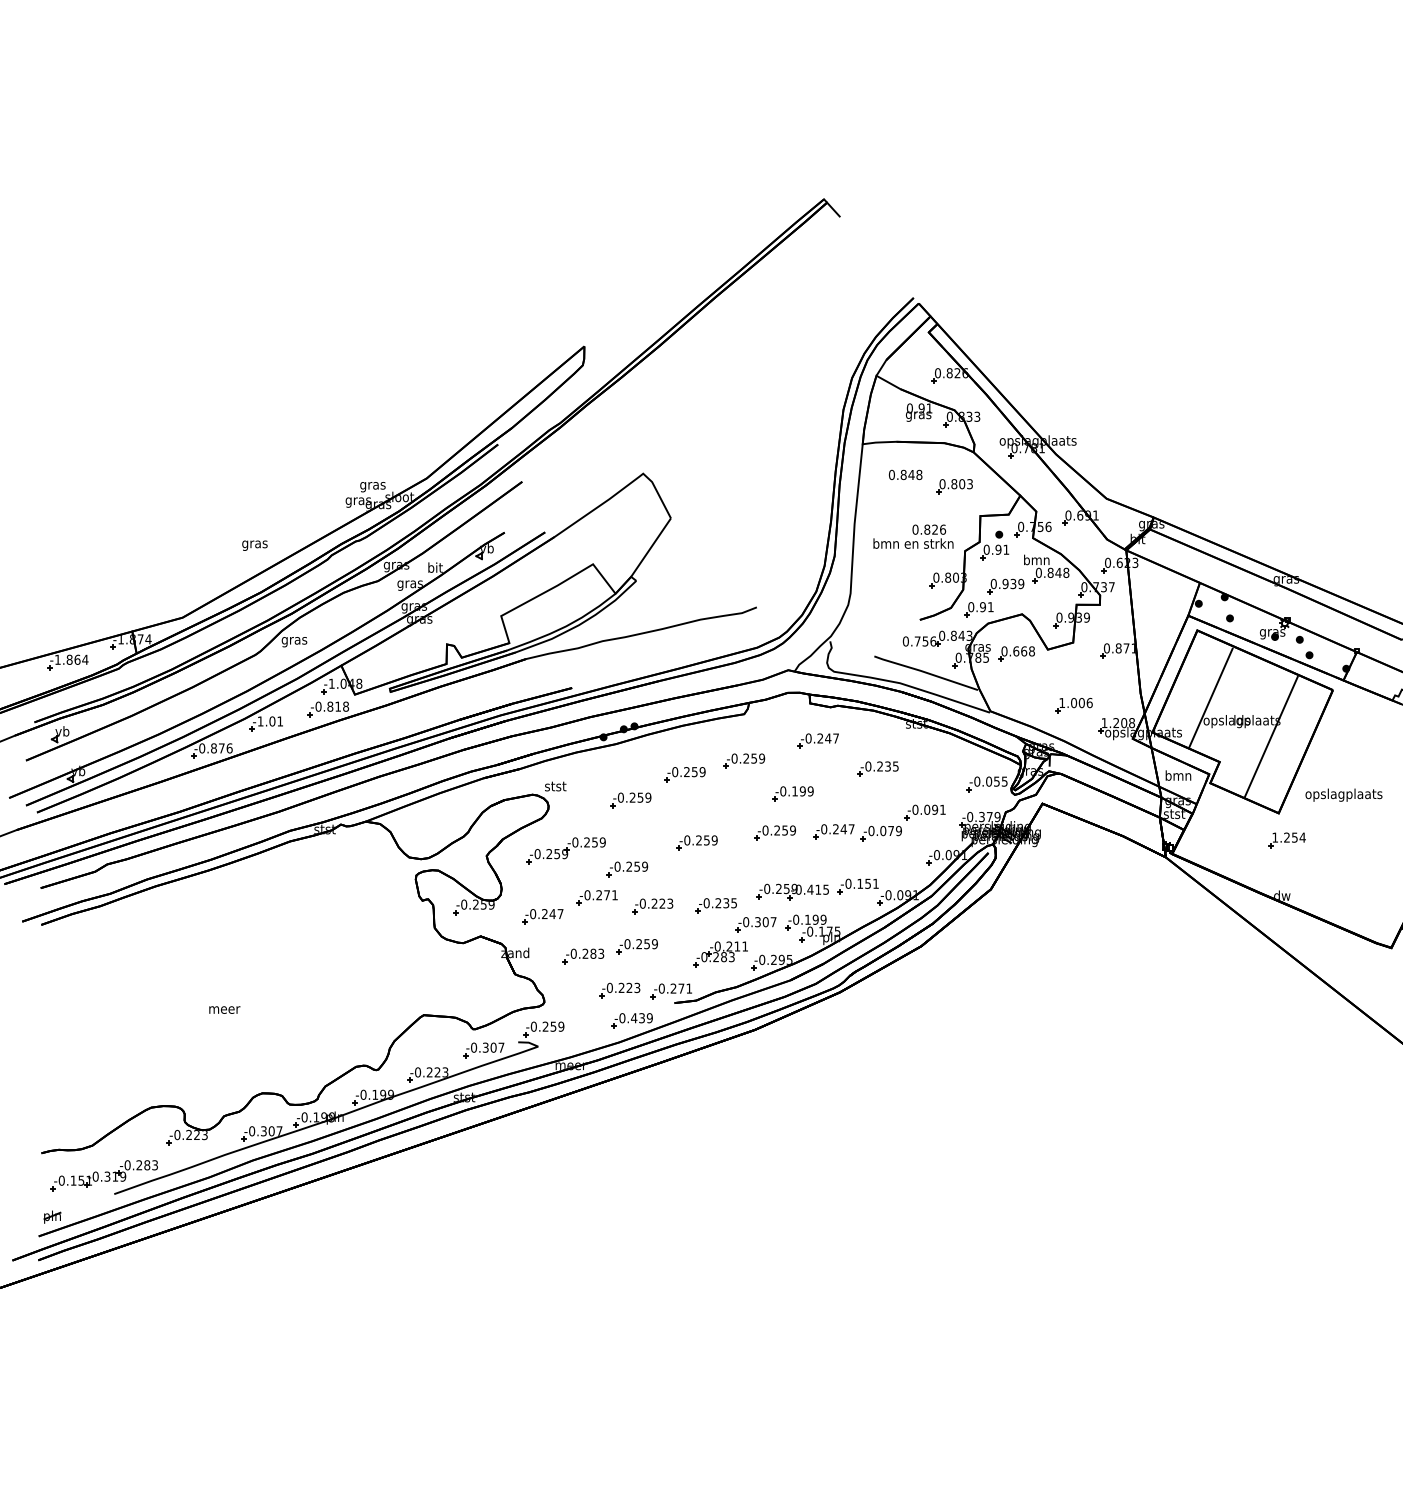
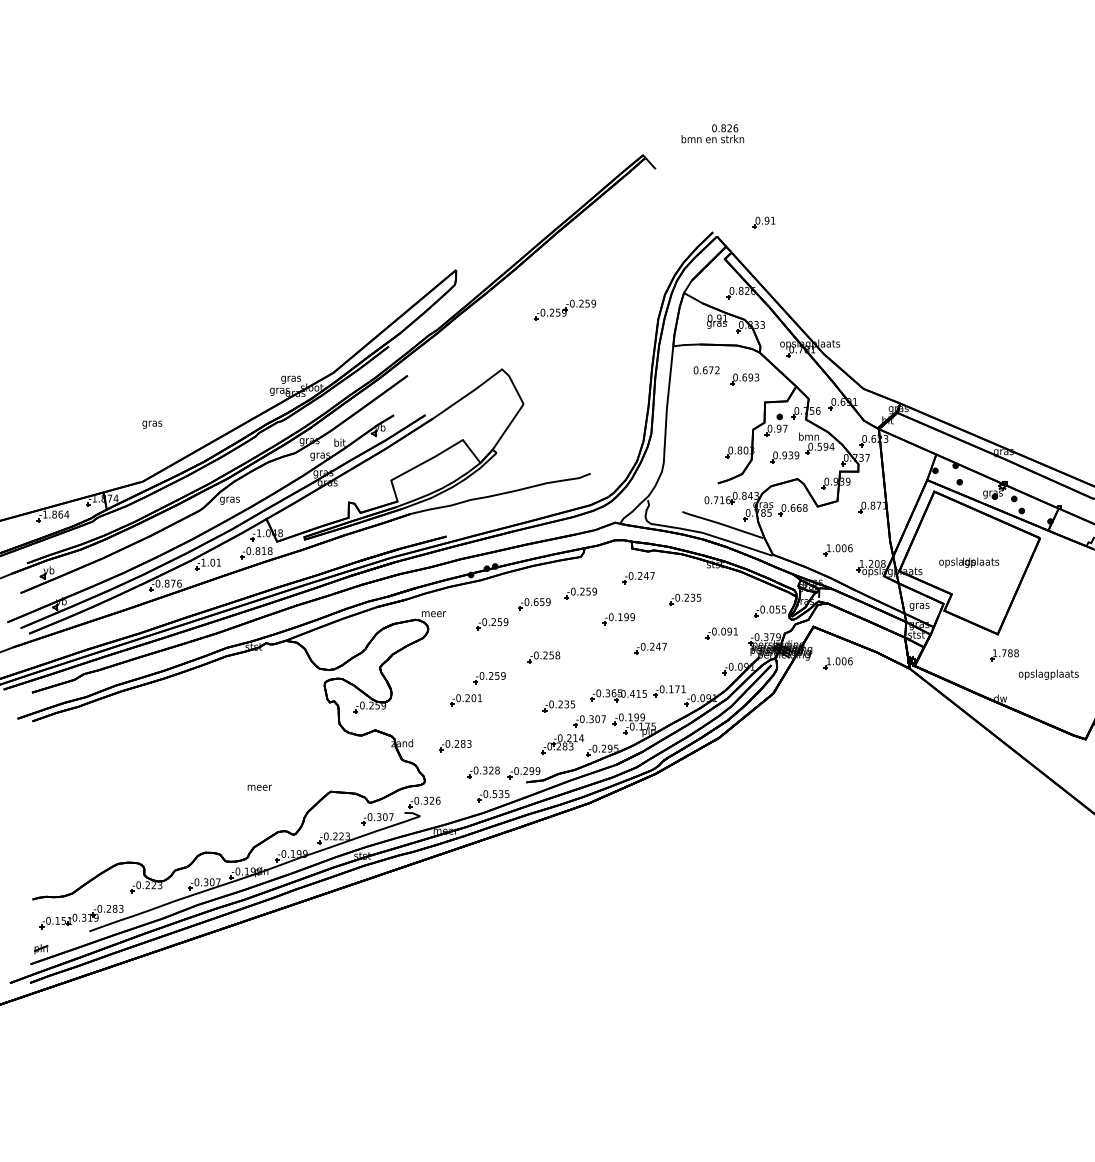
text: (911, 475) -> (711, 370), 0.848 -> 0.672
text: (957, 484) -> (747, 377), 0.803 -> 0.693
text: (913, 536) -> (712, 133), moved
text: (254, 545) -> (151, 424), moved
text: (1006, 549) -> (785, 428), 0.91 -> 0.97
text: (1058, 572) -> (825, 446), 0.848 -> 0.594
part: (978, 609) -> (763, 222), moved
text: (925, 641) -> (722, 500), 0.756 -> 0.716
line: (1210, 697) -> (944, 543), removed
line: (1270, 736) -> (991, 574), removed
text: (686, 772) -> (535, 602), -0.259 -> -0.659
text: (1178, 776) -> (919, 605), bmn -> gras
text: (555, 786) -> (433, 613), stst -> meer
text: (1343, 794) -> (1048, 674), moved
part: (774, 832) -> (604, 649), removed
part: (880, 833) -> (687, 650), removed
text: (1294, 837) -> (1010, 653), 1.254 -> 1.788
text: (714, 840) -> (557, 655), -0.259 -> -0.258
part: (565, 850) -> (564, 309), moved
part: (1073, 850) -> (837, 663), added
text: (867, 883) -> (676, 689), -0.151 -> -0.171
text: (786, 888) -> (613, 692), -0.259 -> -0.365
text: (607, 895) -> (474, 698), -0.271 -> -0.201
part: (652, 906) -> (509, 706), removed
part: (542, 916) -> (423, 714), removed
part: (636, 946) -> (496, 738), removed
text: (745, 946) -> (581, 738), -0.211 -> -0.214
text: (629, 988) -> (491, 770), -0.223 -> -0.328
text: (685, 988) -> (535, 770), -0.271 -> -0.299
text: (224, 1009) -> (259, 787), moved
text: (641, 1018) -> (500, 794), -0.439 -> -0.535
text: (553, 1026) -> (432, 800), -0.259 -> -0.326

